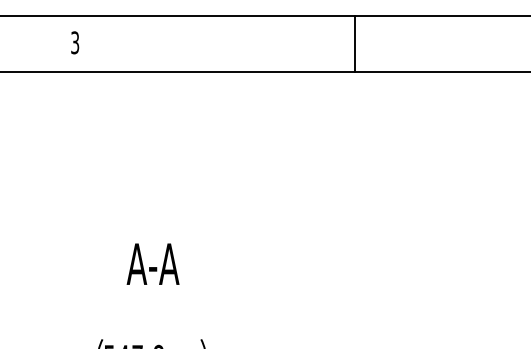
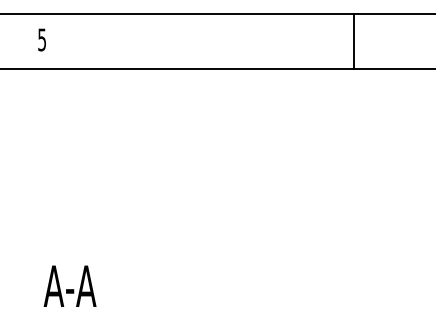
text: (75, 42) -> (42, 39), 3 -> 5
line: (354, 44) -> (353, 41), moved
text: (152, 263) -> (69, 285), moved

